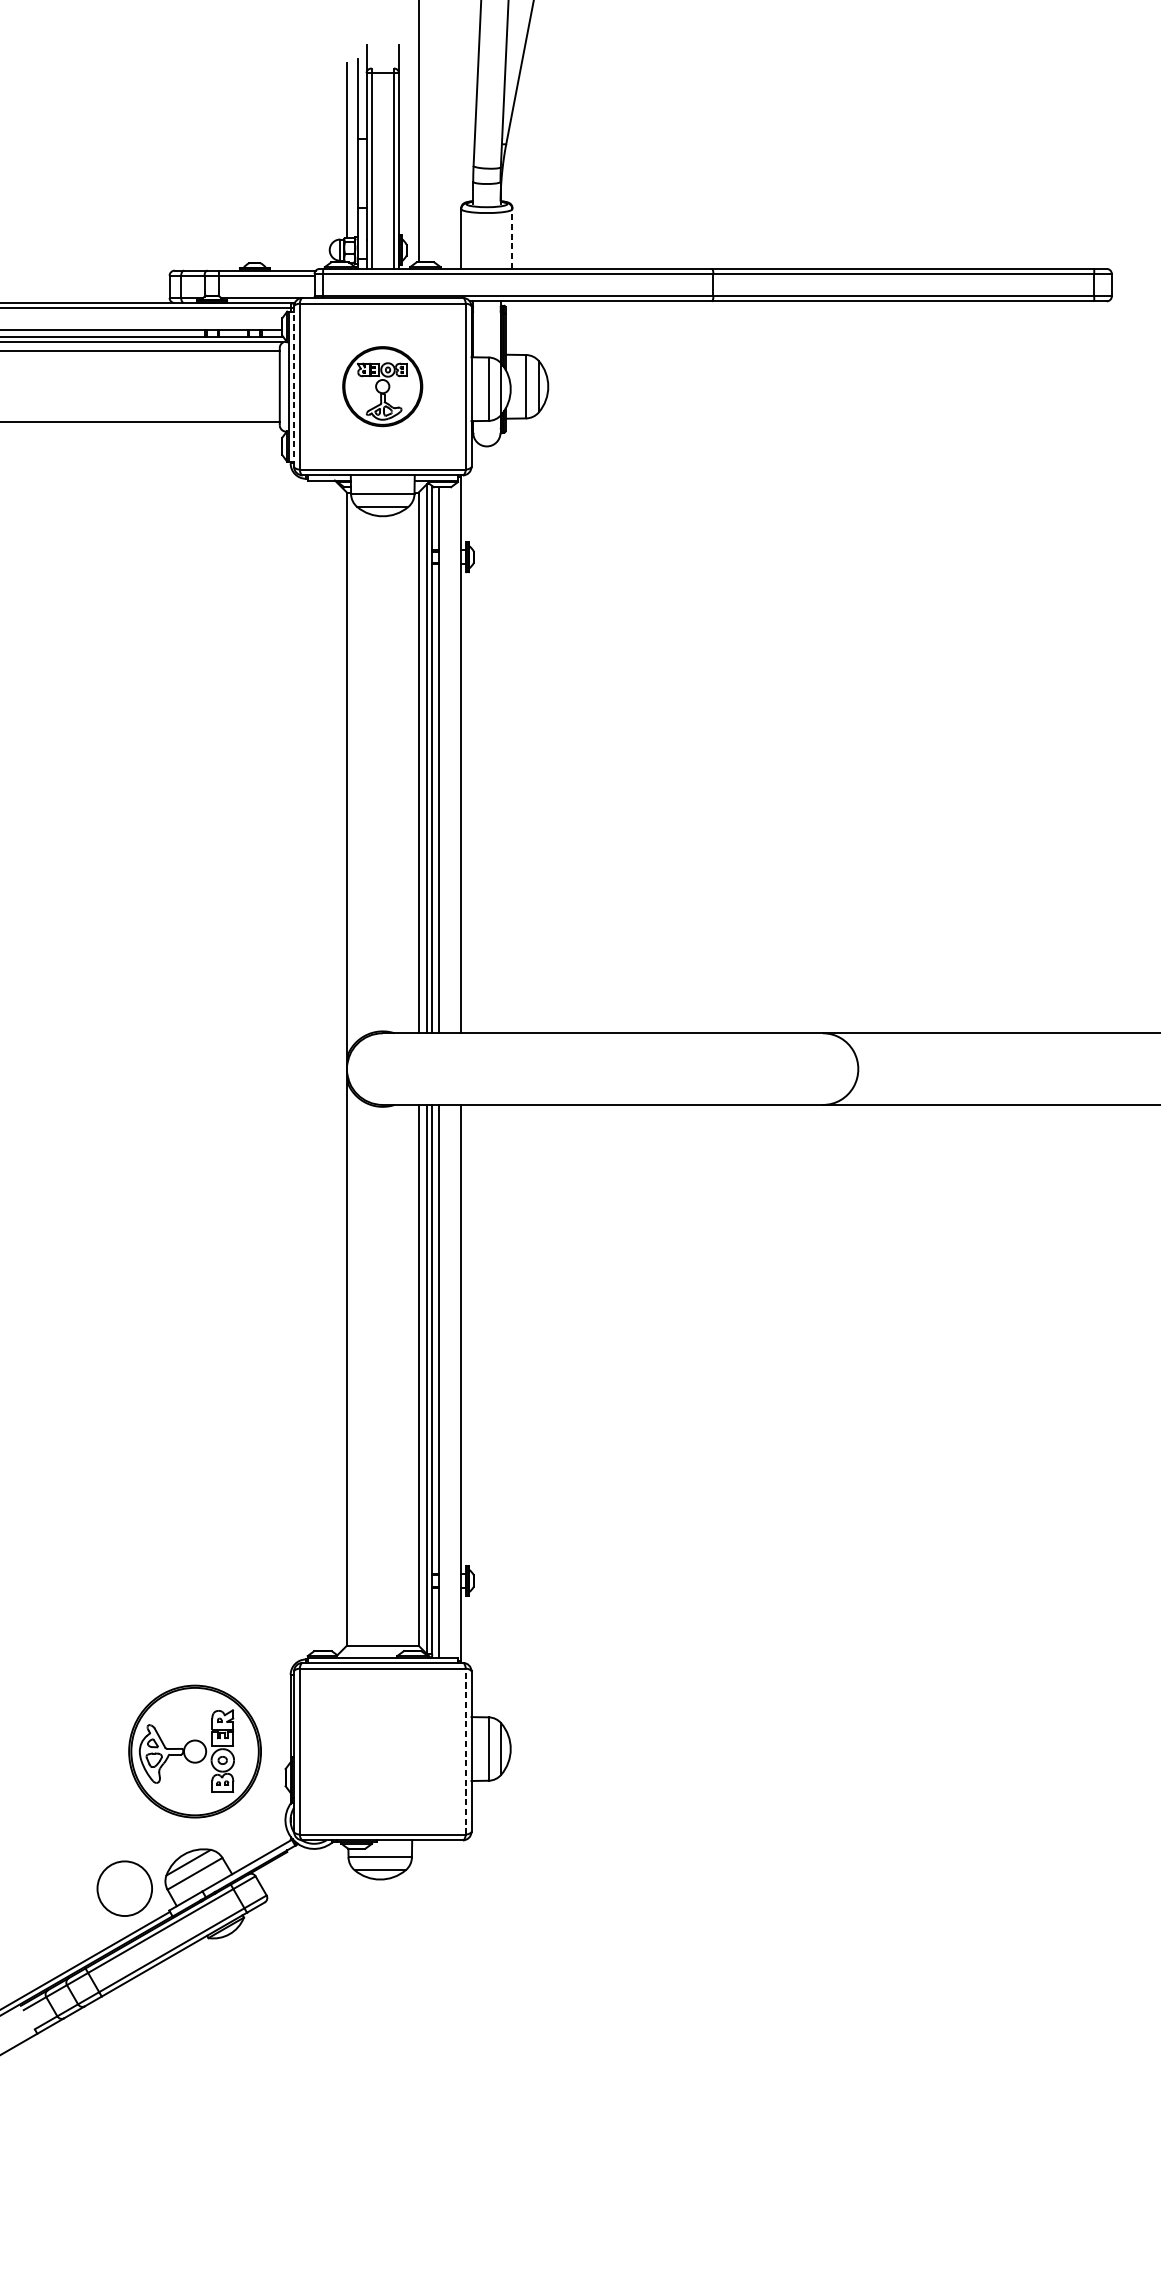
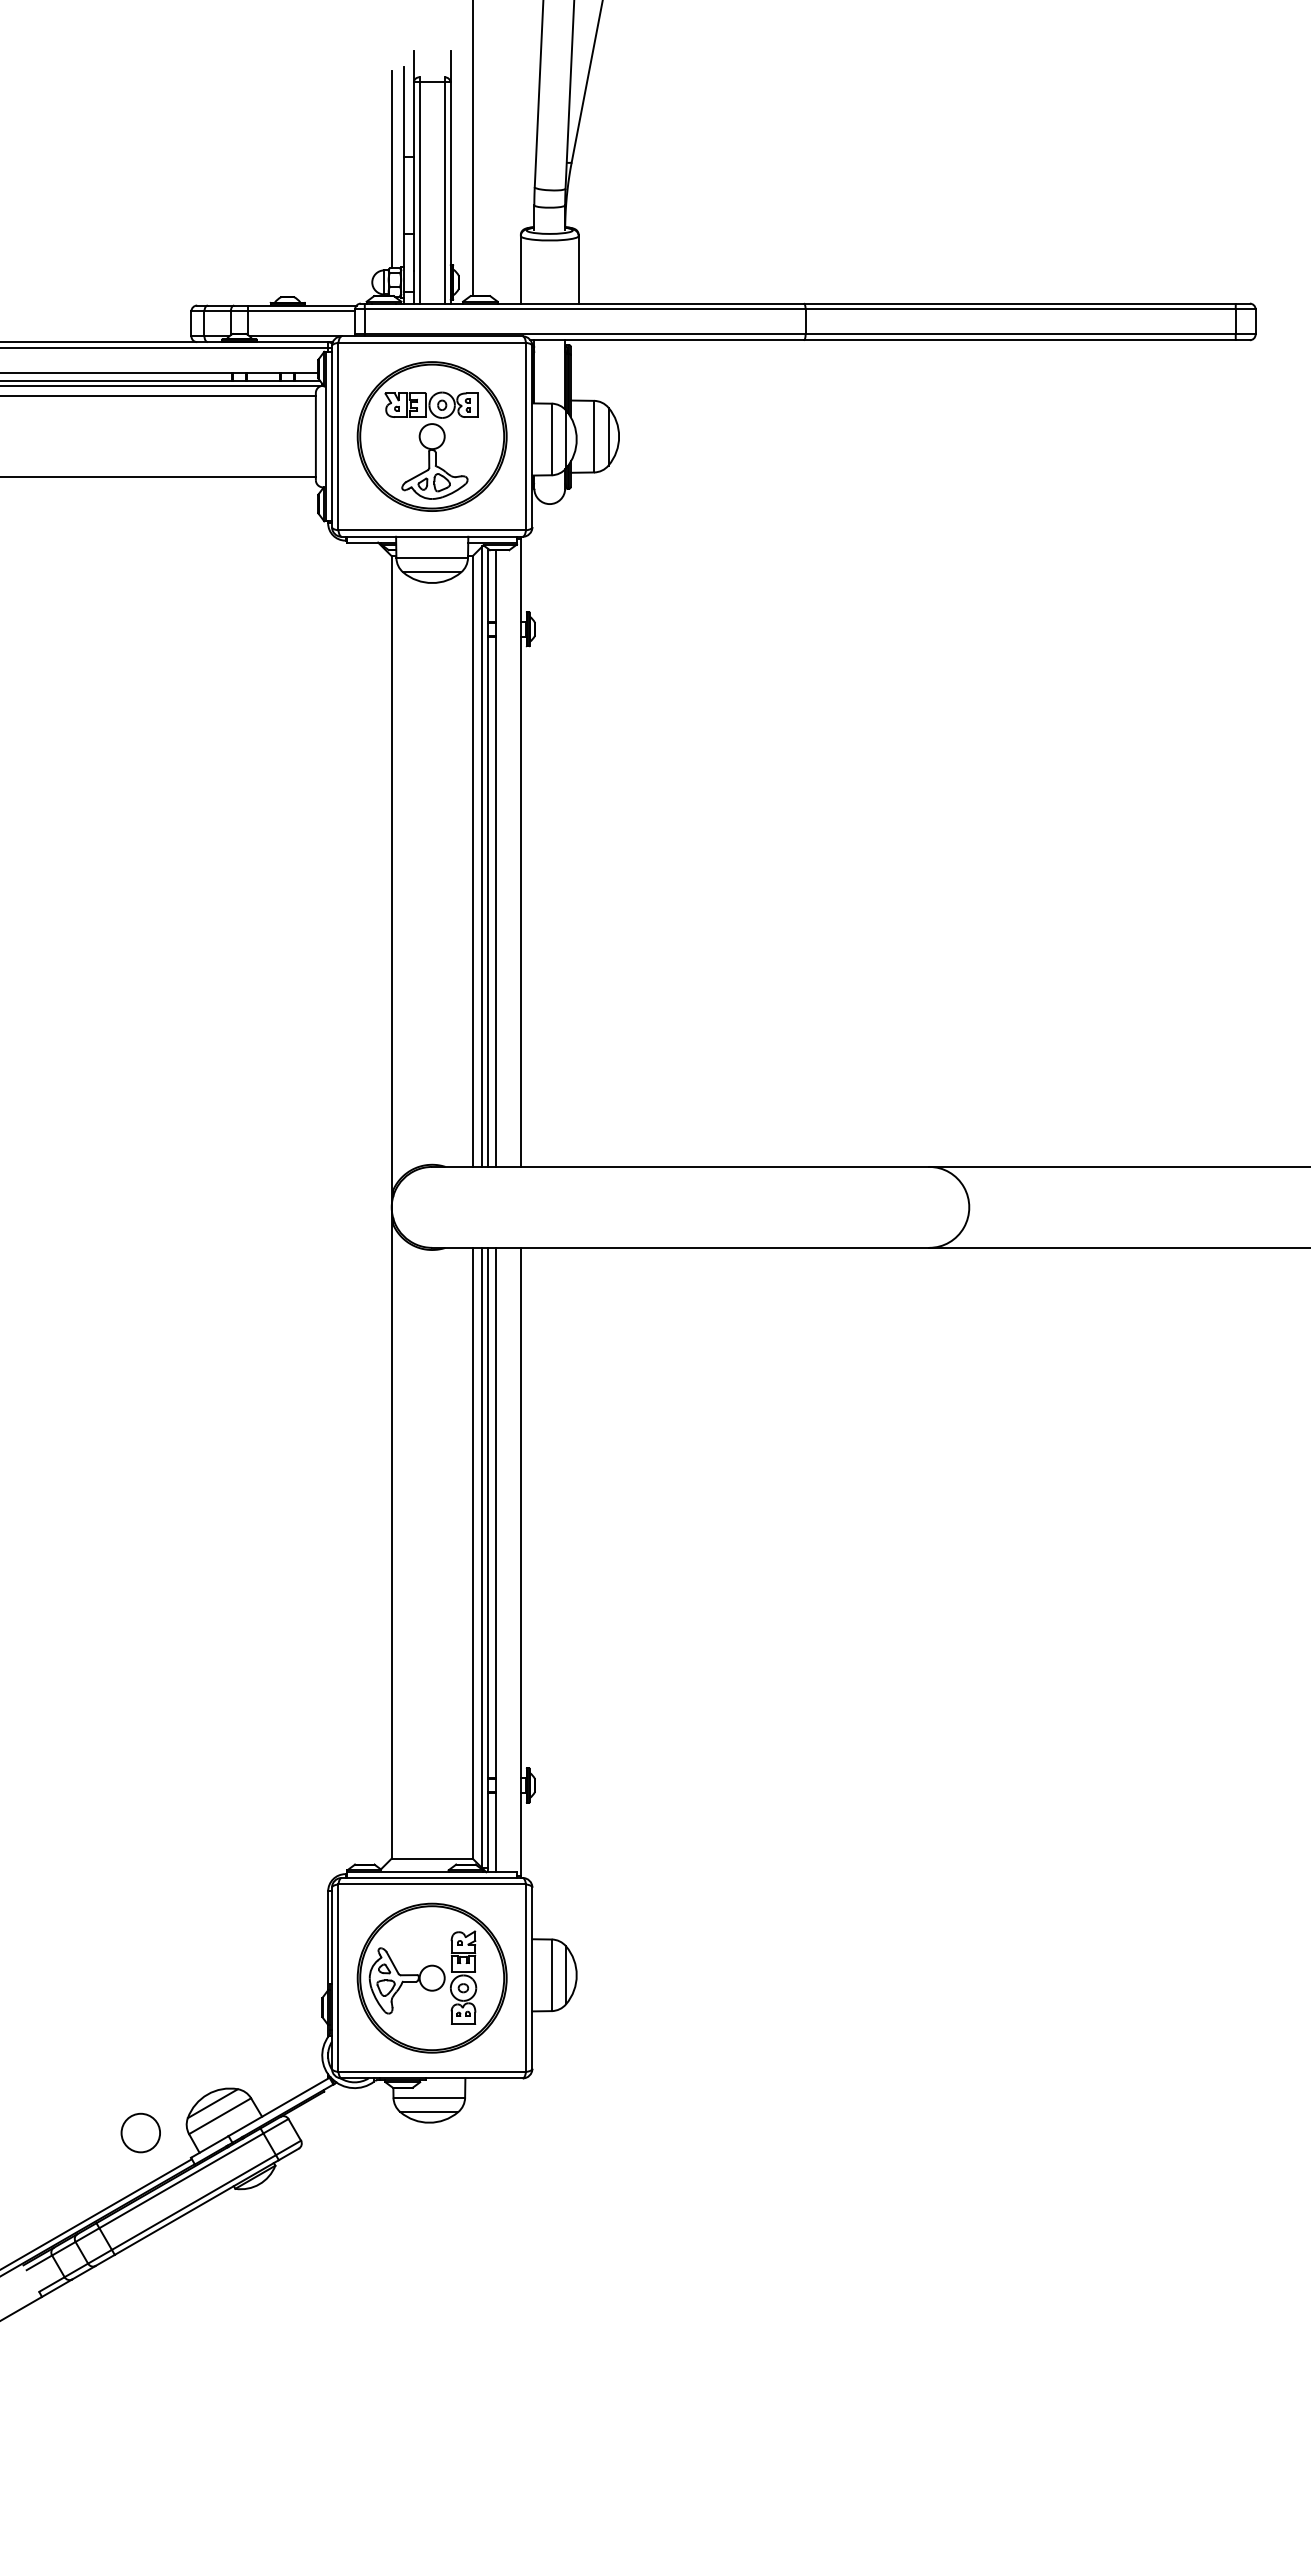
line: (512, 238) -> (578, 269), dashed -> solid
line: (294, 386) -> (332, 436), dashed -> solid
part: (382, 386) -> (431, 436), size x1.67
part: (194, 1750) -> (431, 1977), moved
line: (465, 1751) -> (525, 1978), dashed -> solid
circle: (124, 1888) -> (140, 2132), size x0.62

